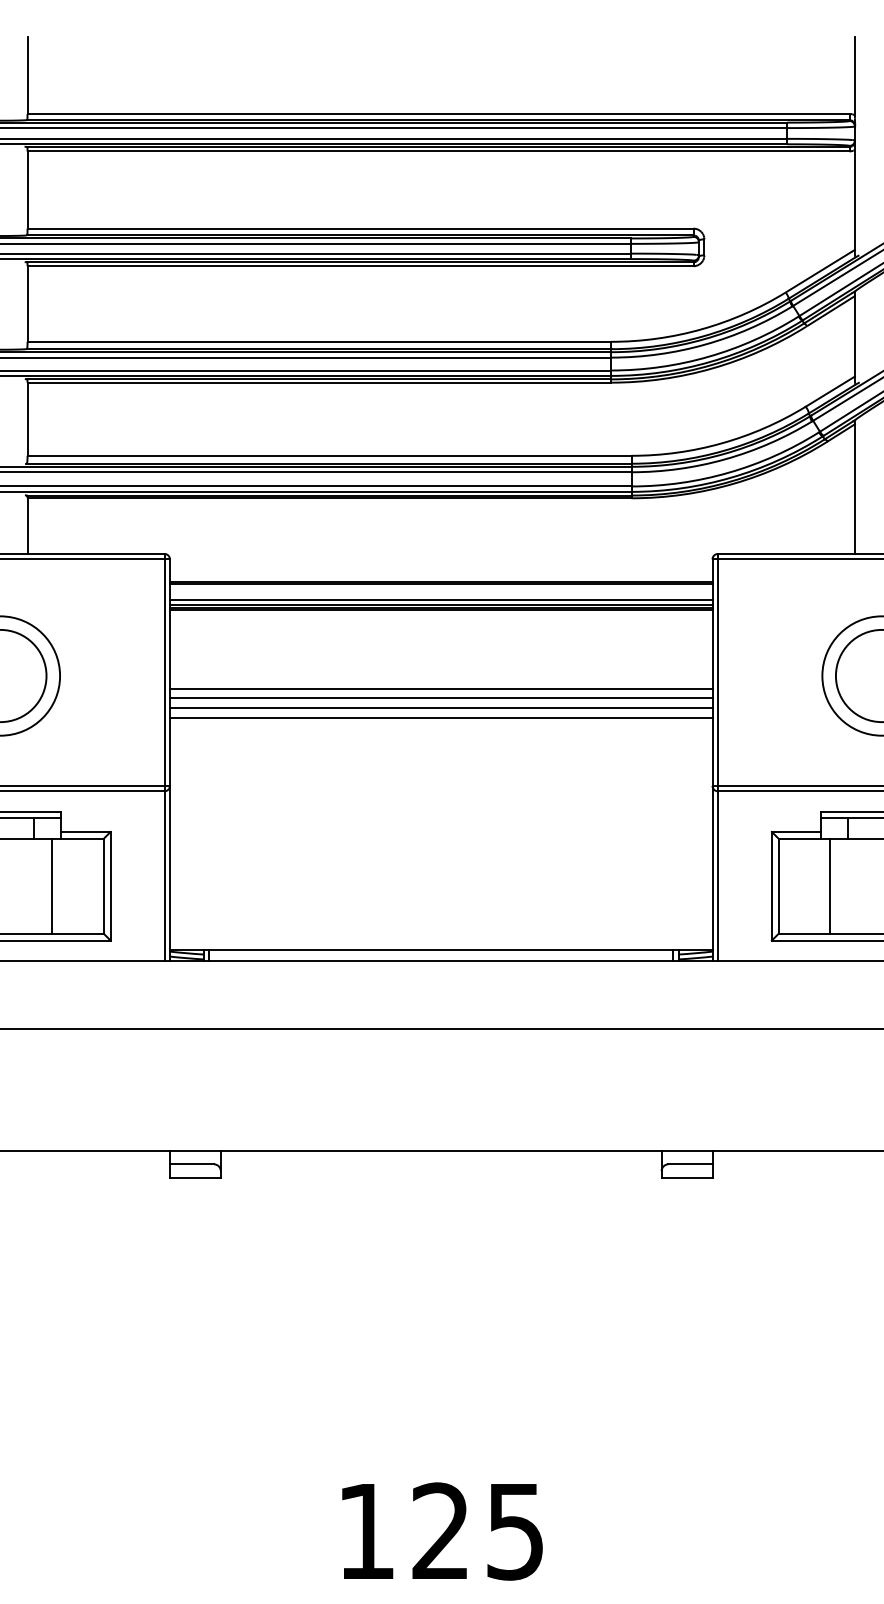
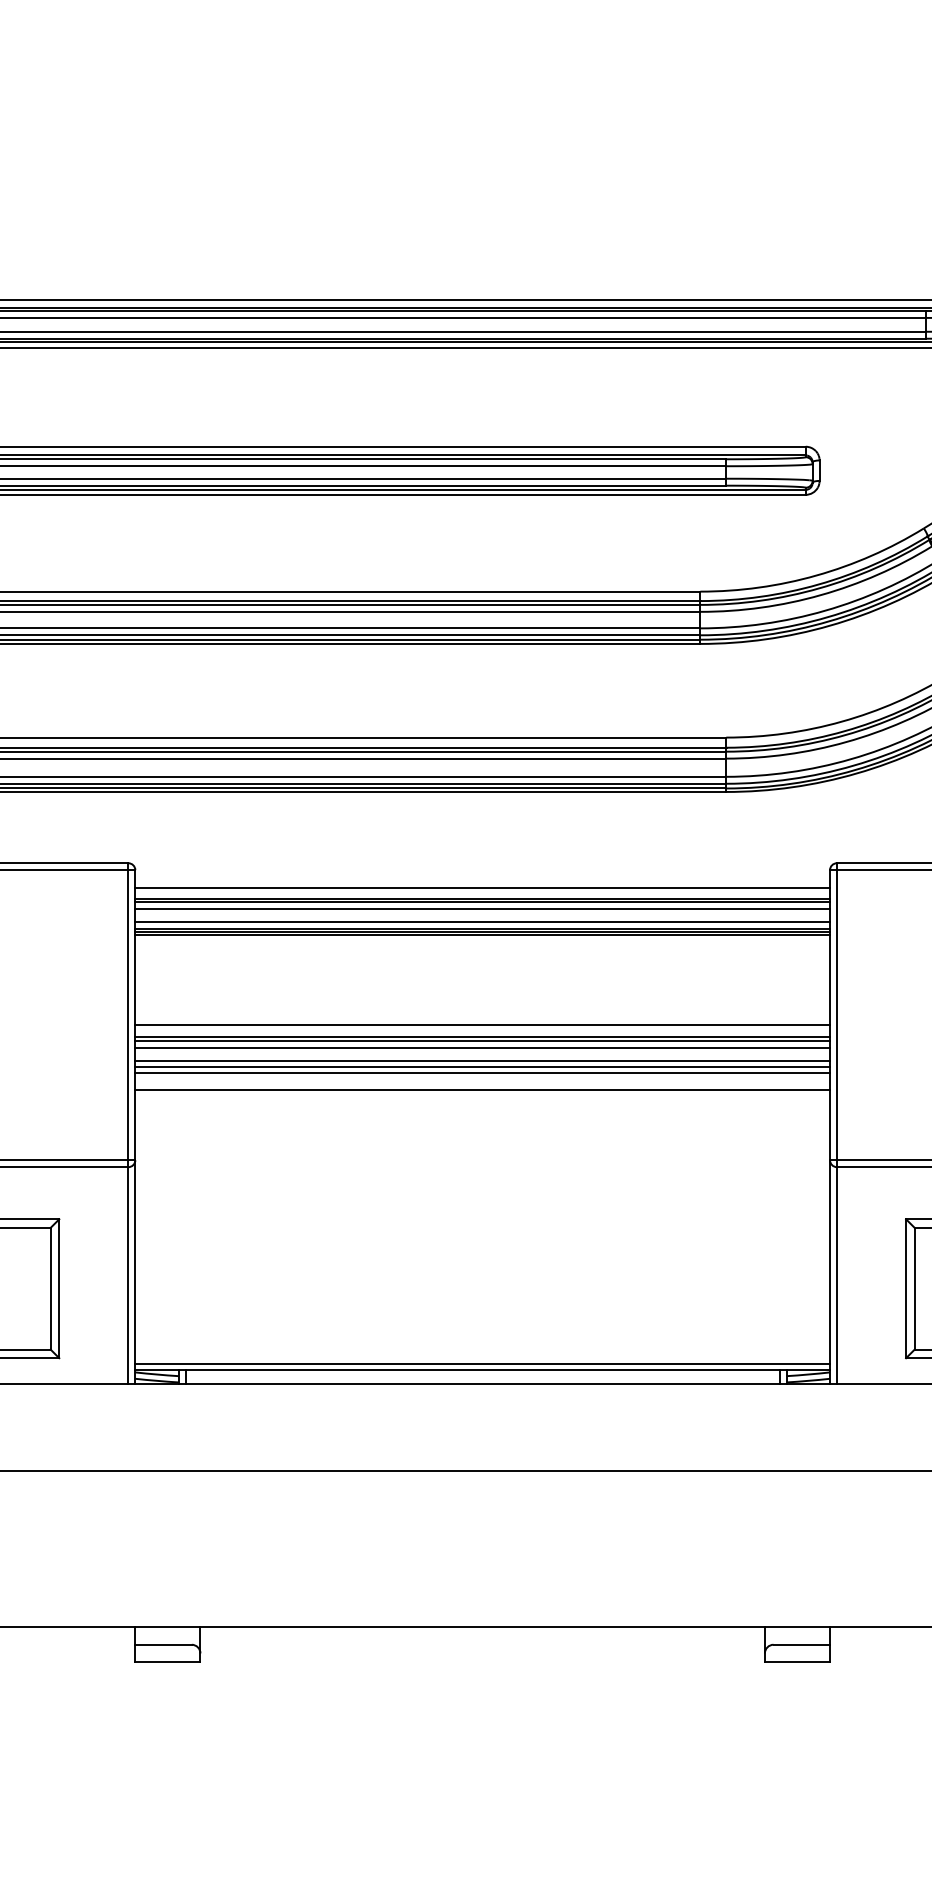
line: (440, 573) -> (481, 888), added
line: (440, 589) -> (481, 908), added
line: (440, 680) -> (481, 1025), added
line: (440, 692) -> (481, 1040), added
line: (440, 713) -> (481, 1067), added
line: (440, 730) -> (481, 1089), added
line: (440, 944) -> (481, 1363), added

